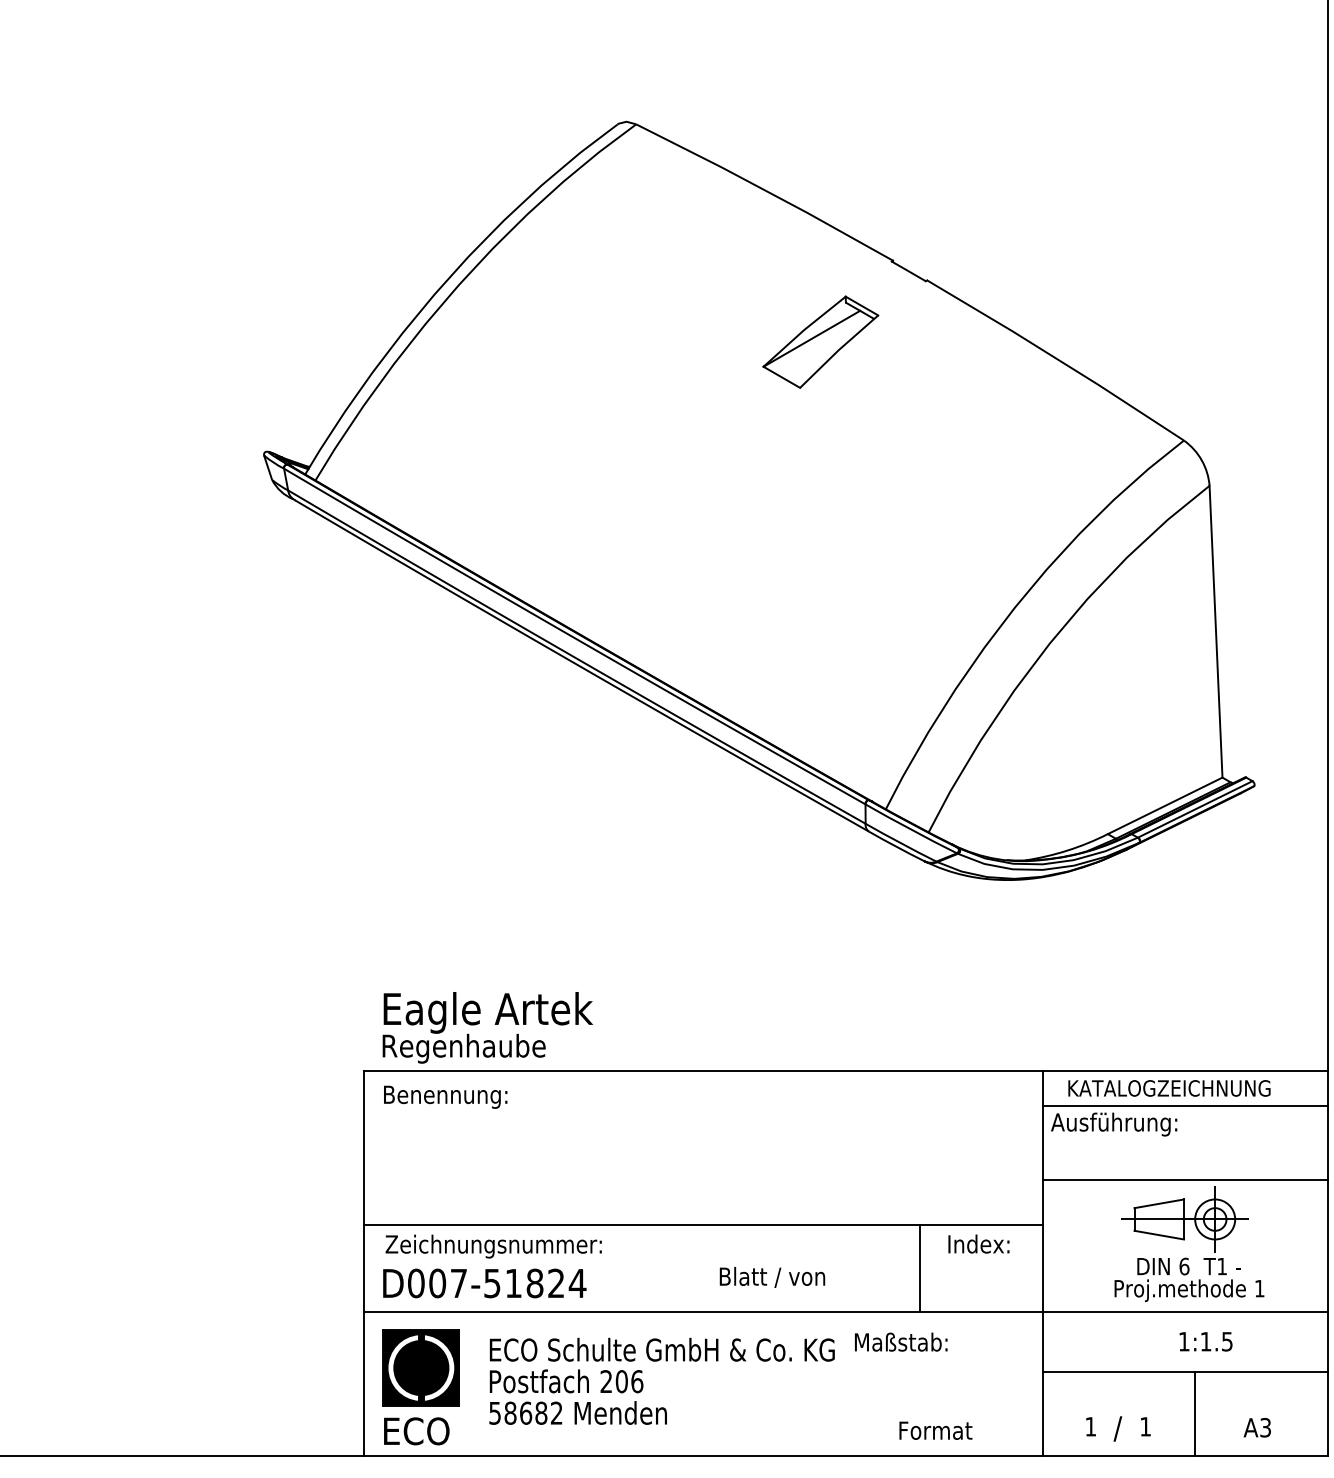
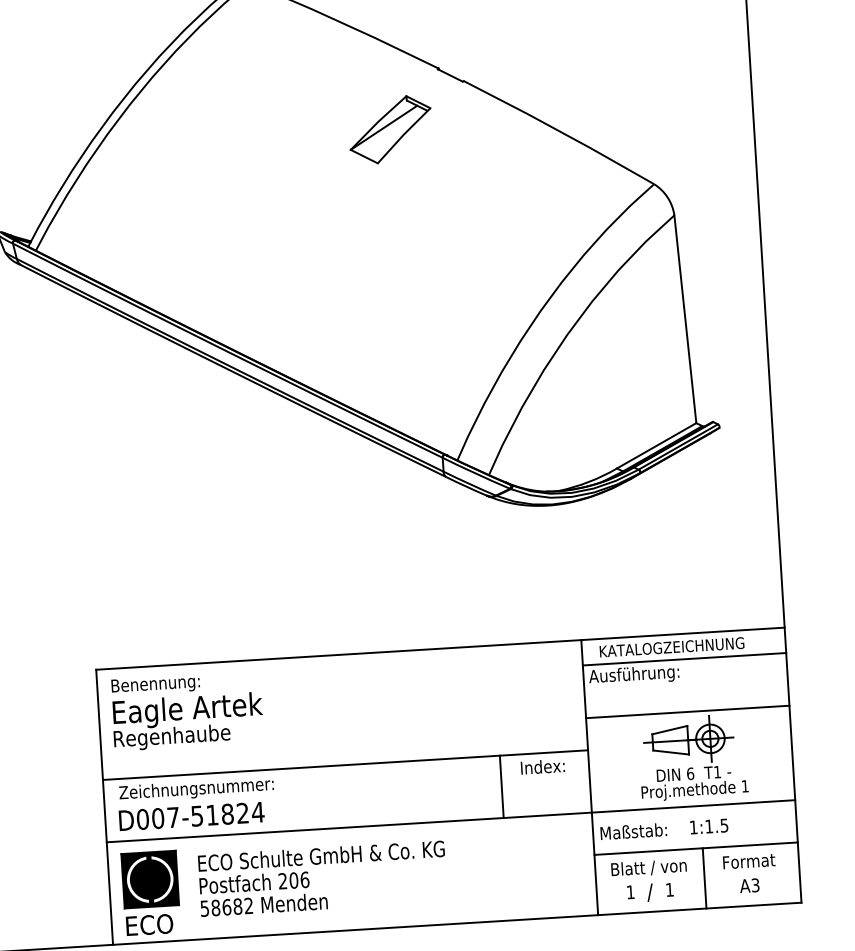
text: (487, 1027) -> (187, 721), moved
text: (772, 1277) -> (649, 868), moved
text: (901, 1341) -> (633, 831), moved
text: (935, 1430) -> (748, 861), moved

